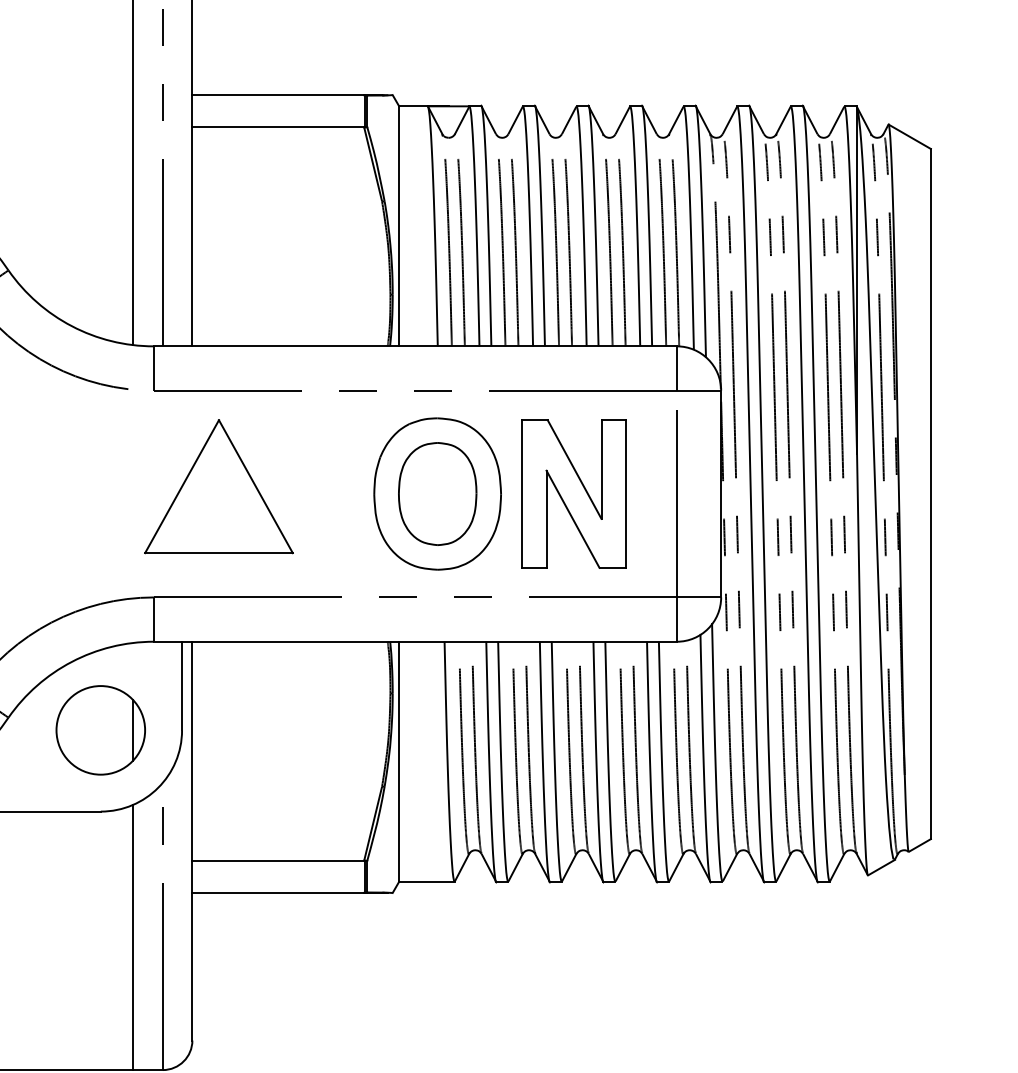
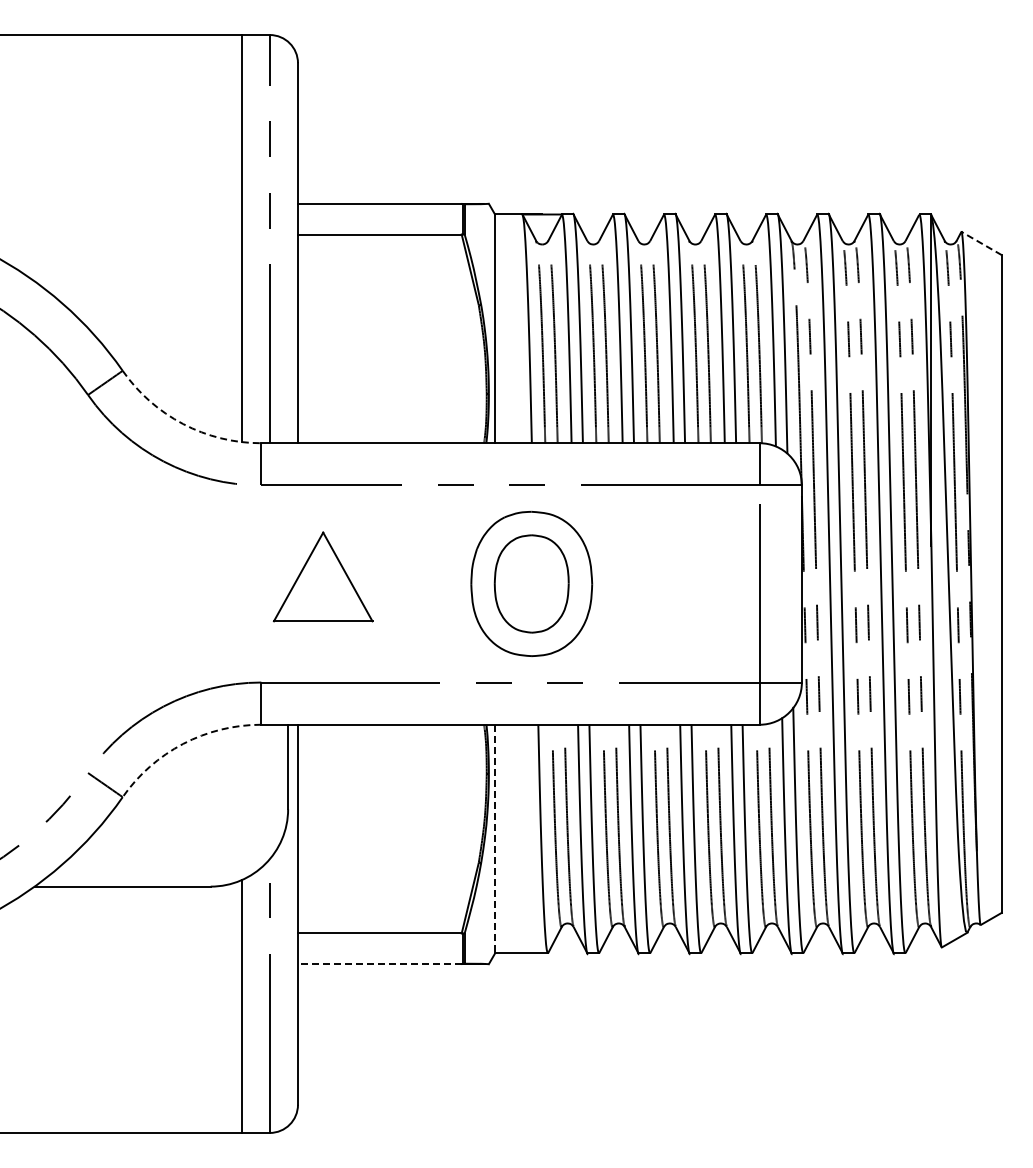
line: (909, 136) -> (981, 243), solid -> dashed
arc: (72, 326) -> (183, 424), solid -> dashed
part: (218, 486) -> (322, 576), size x0.7
part: (573, 493) -> (661, 583), removed
arc: (72, 661) -> (183, 743), solid -> dashed
part: (100, 730) -> (210, 809), removed
line: (399, 762) -> (495, 839), solid -> dashed
line: (277, 893) -> (379, 964), solid -> dashed

